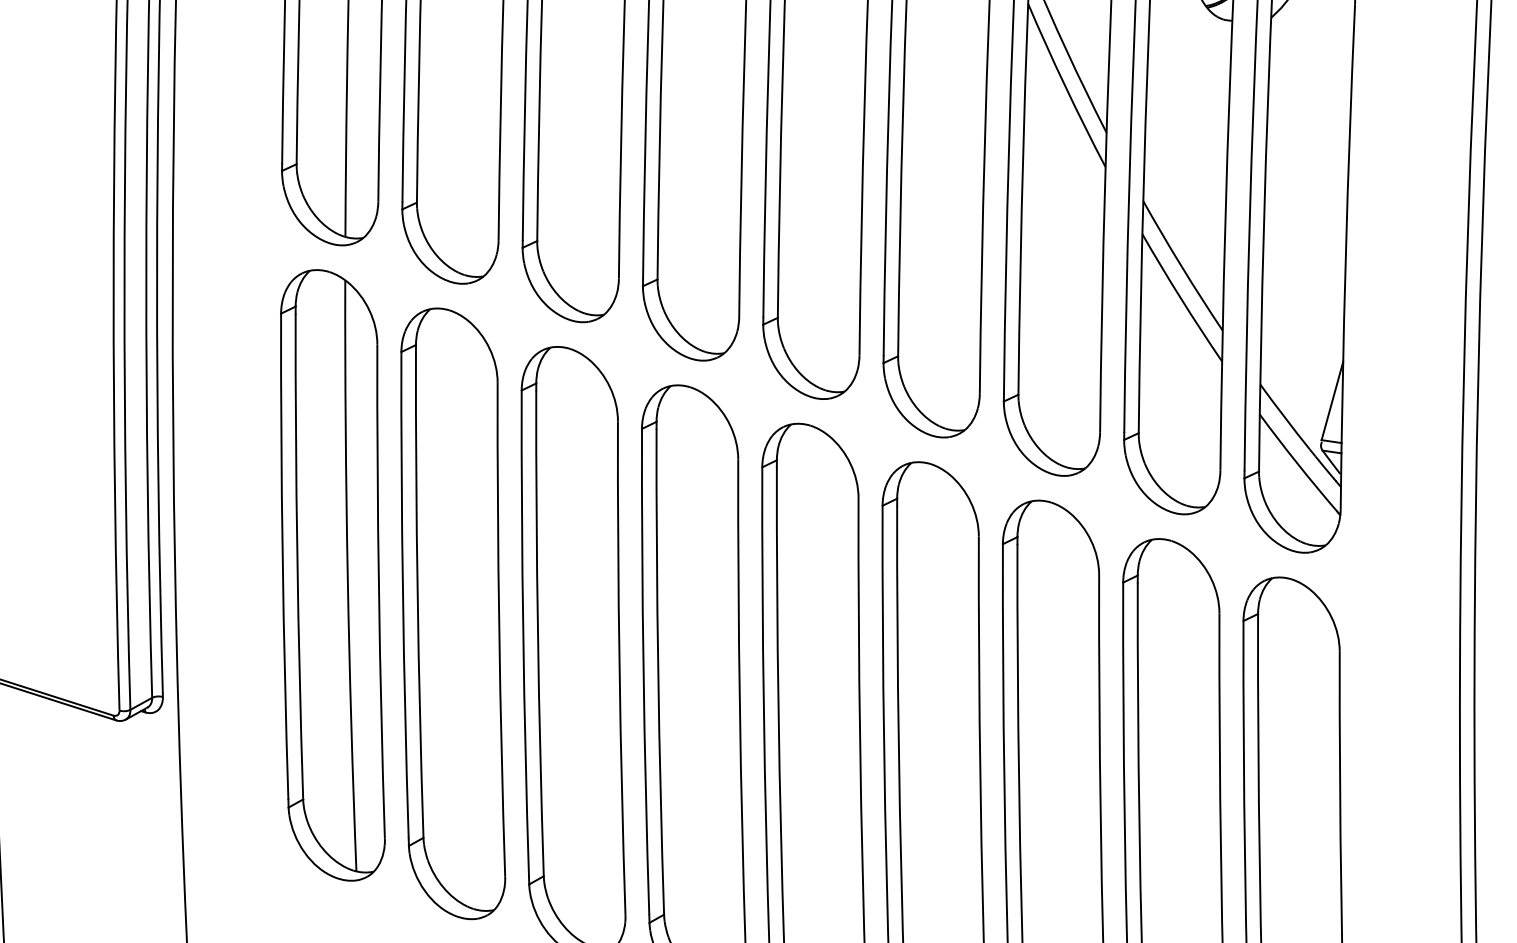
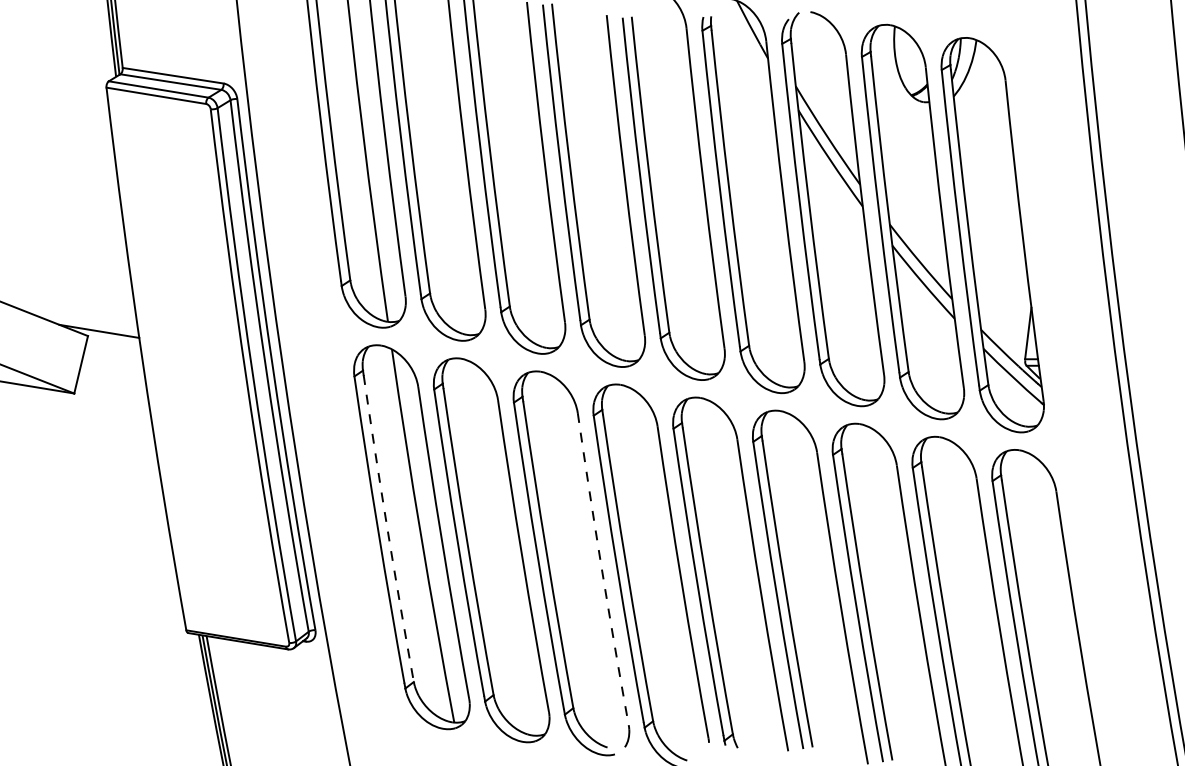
arc: (297, 556) -> (387, 528), solid -> dashed
arc: (618, 668) -> (601, 569), solid -> dashed

